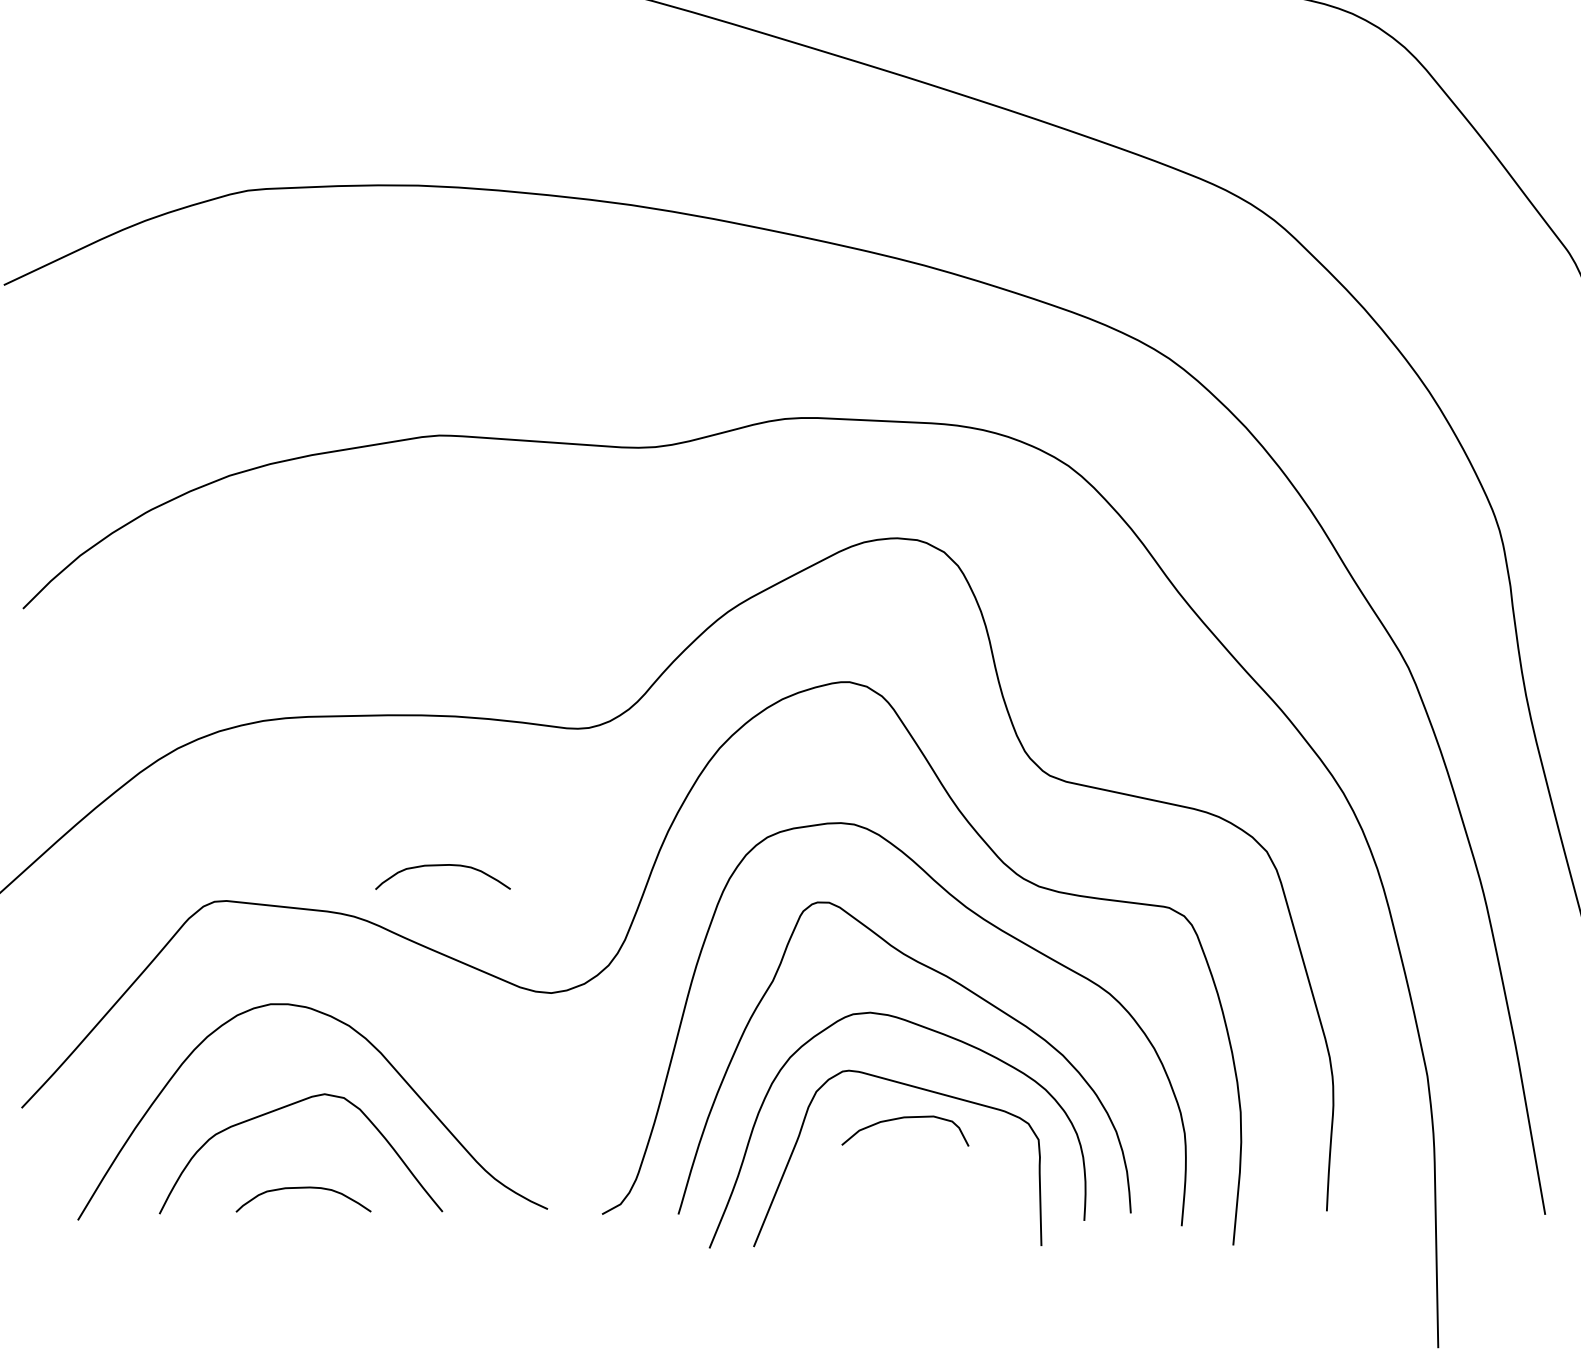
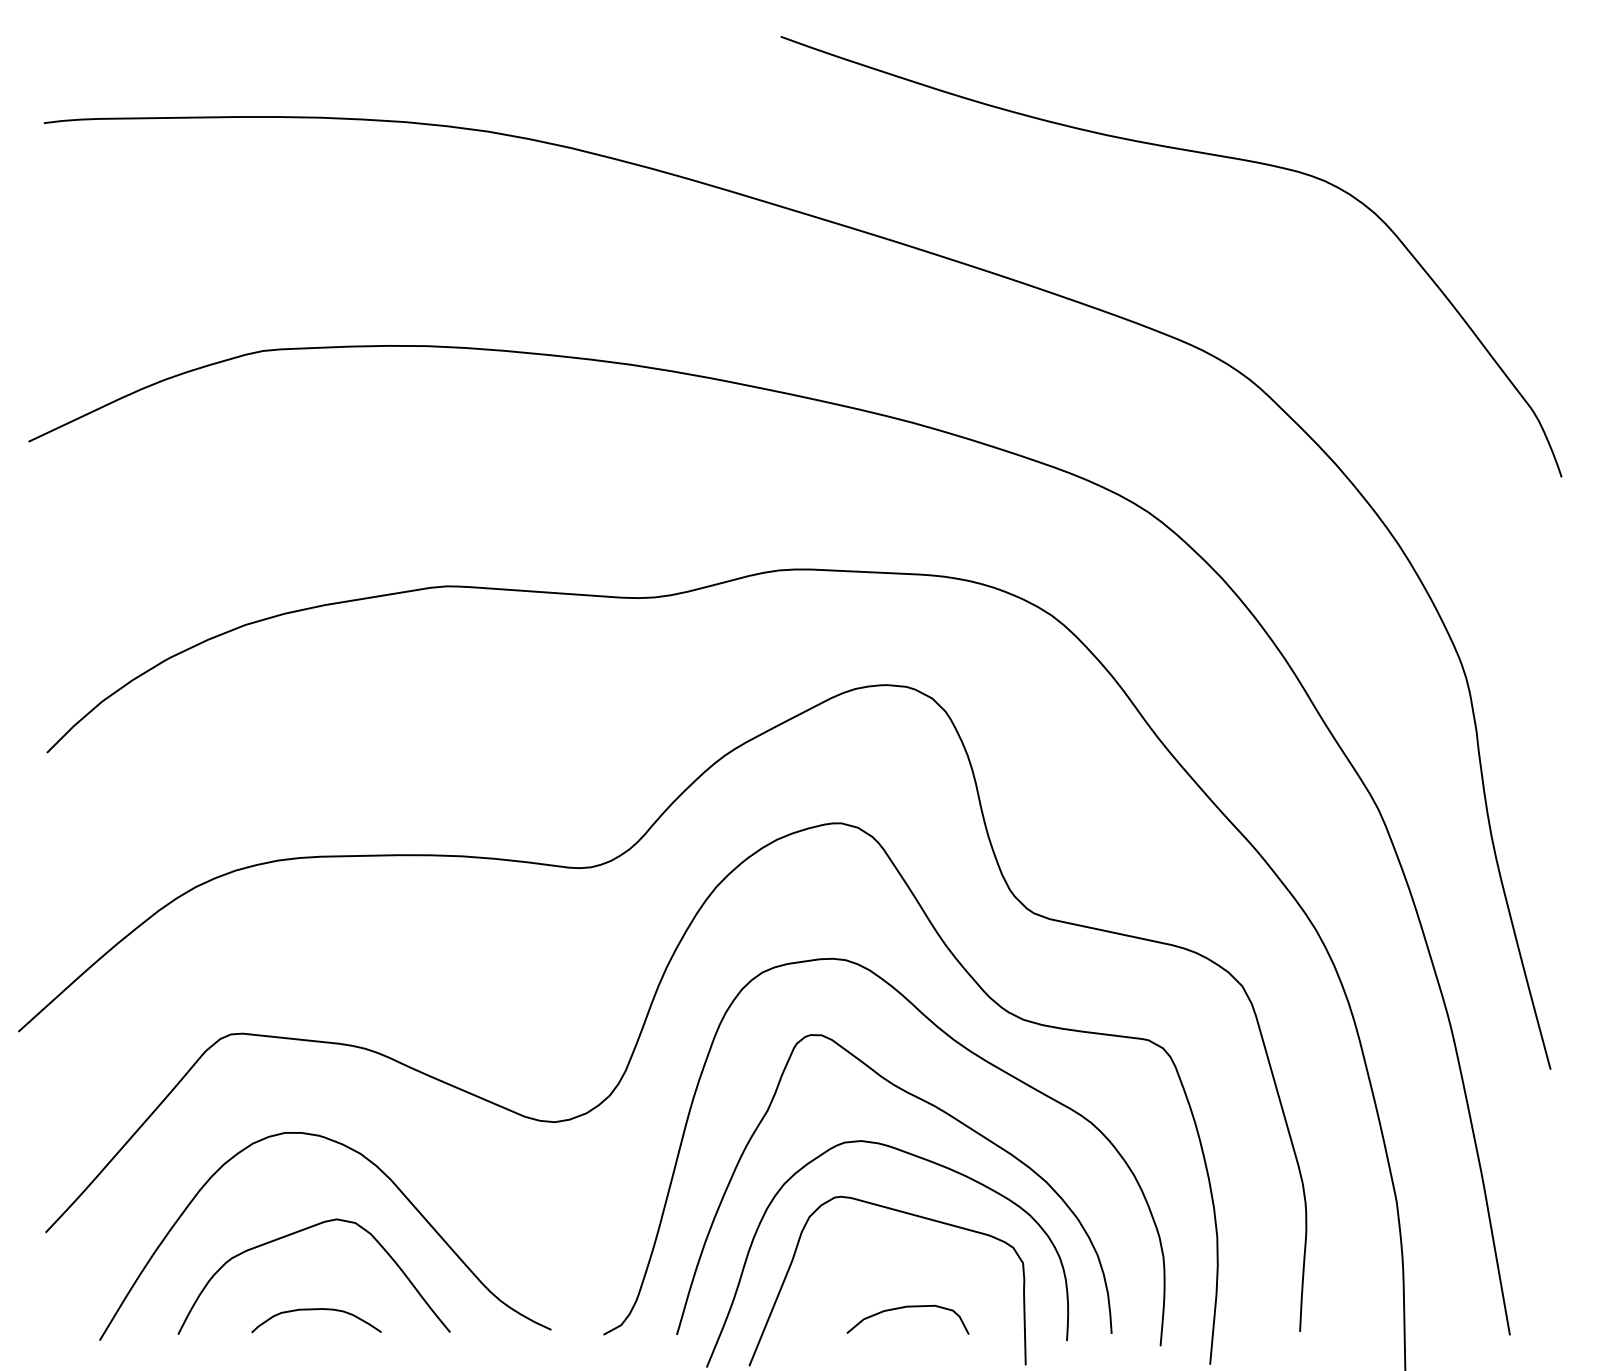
curve: (442, 866) -> (450, 1000), removed
curve: (900, 1119) -> (903, 1308), moved

